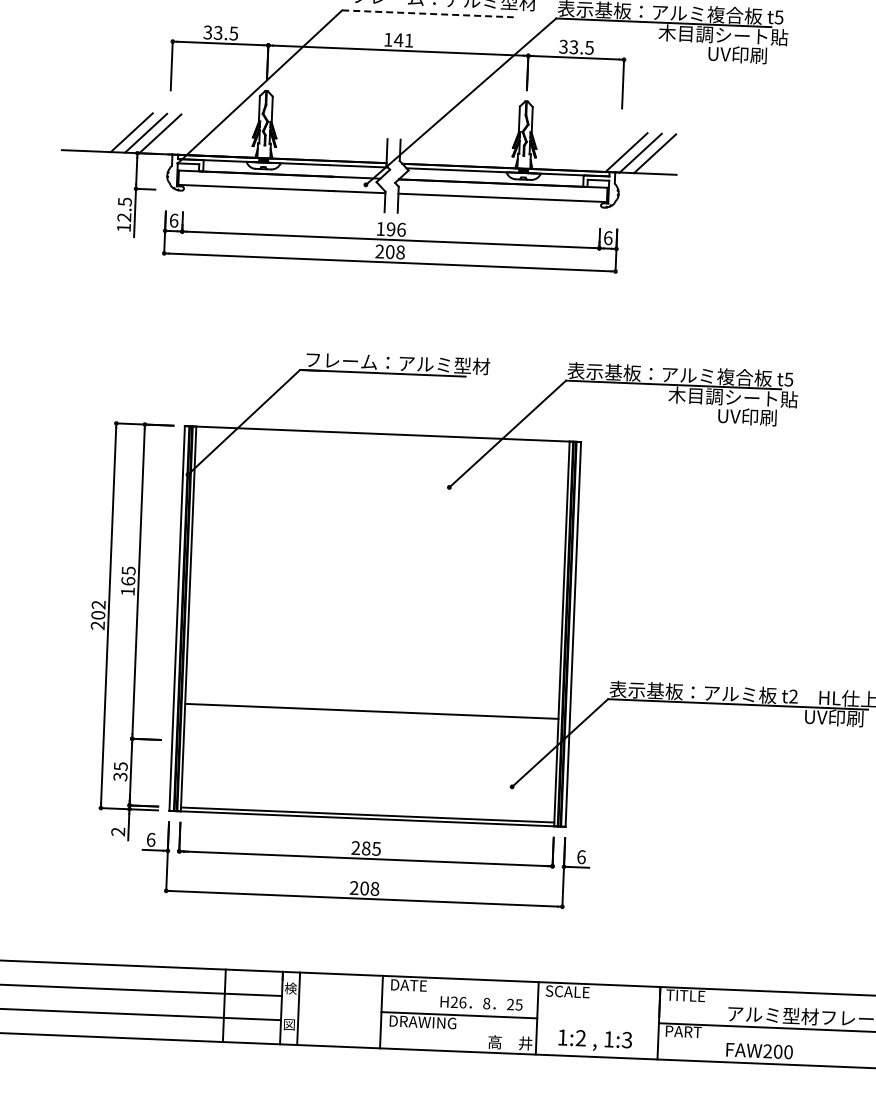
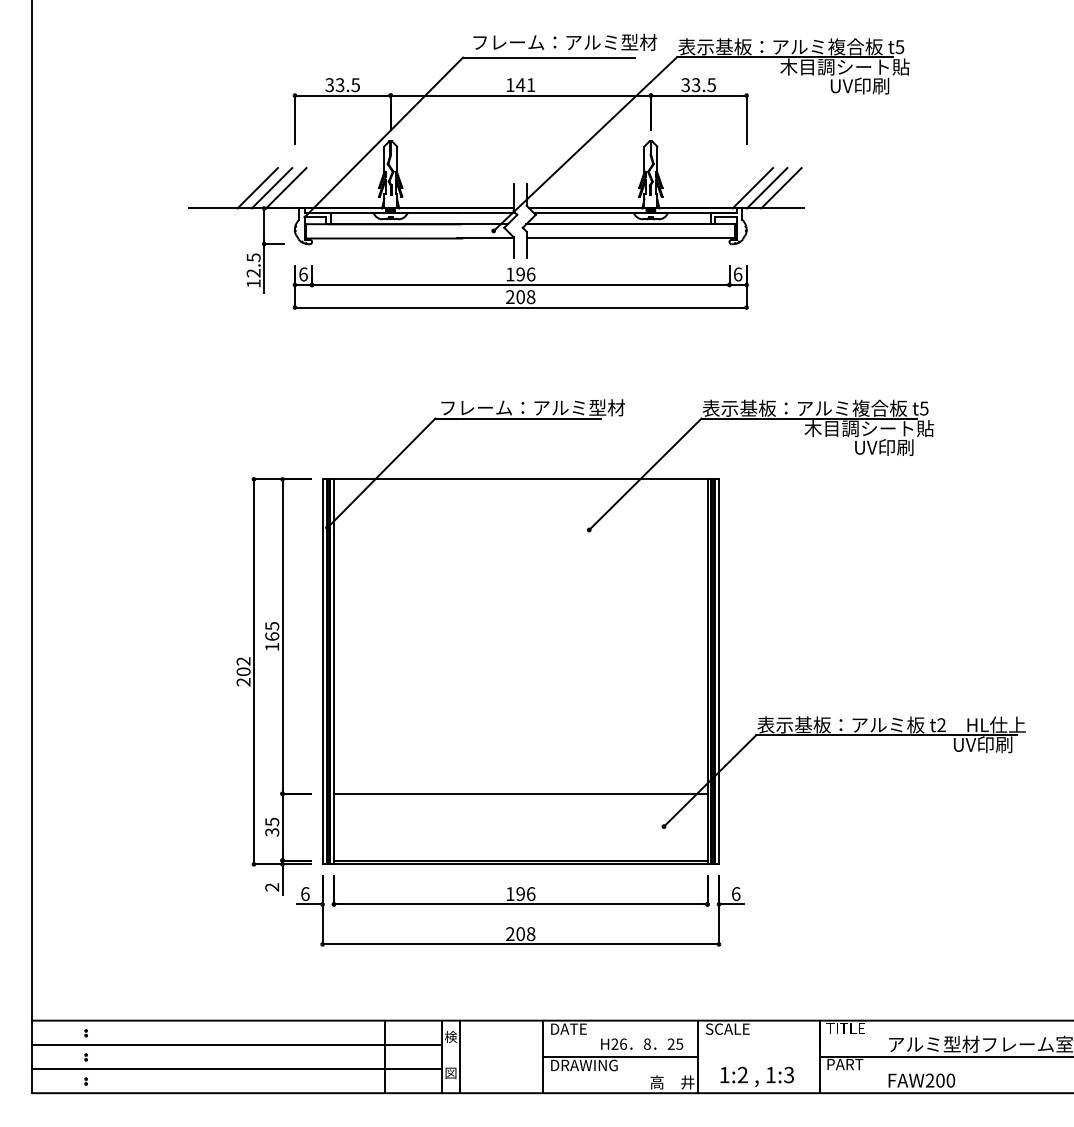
line: (427, 13) -> (548, 57), dashed -> solid
line: (371, 711) -> (520, 793), moved
text: (366, 848) -> (520, 894), 285 -> 196

